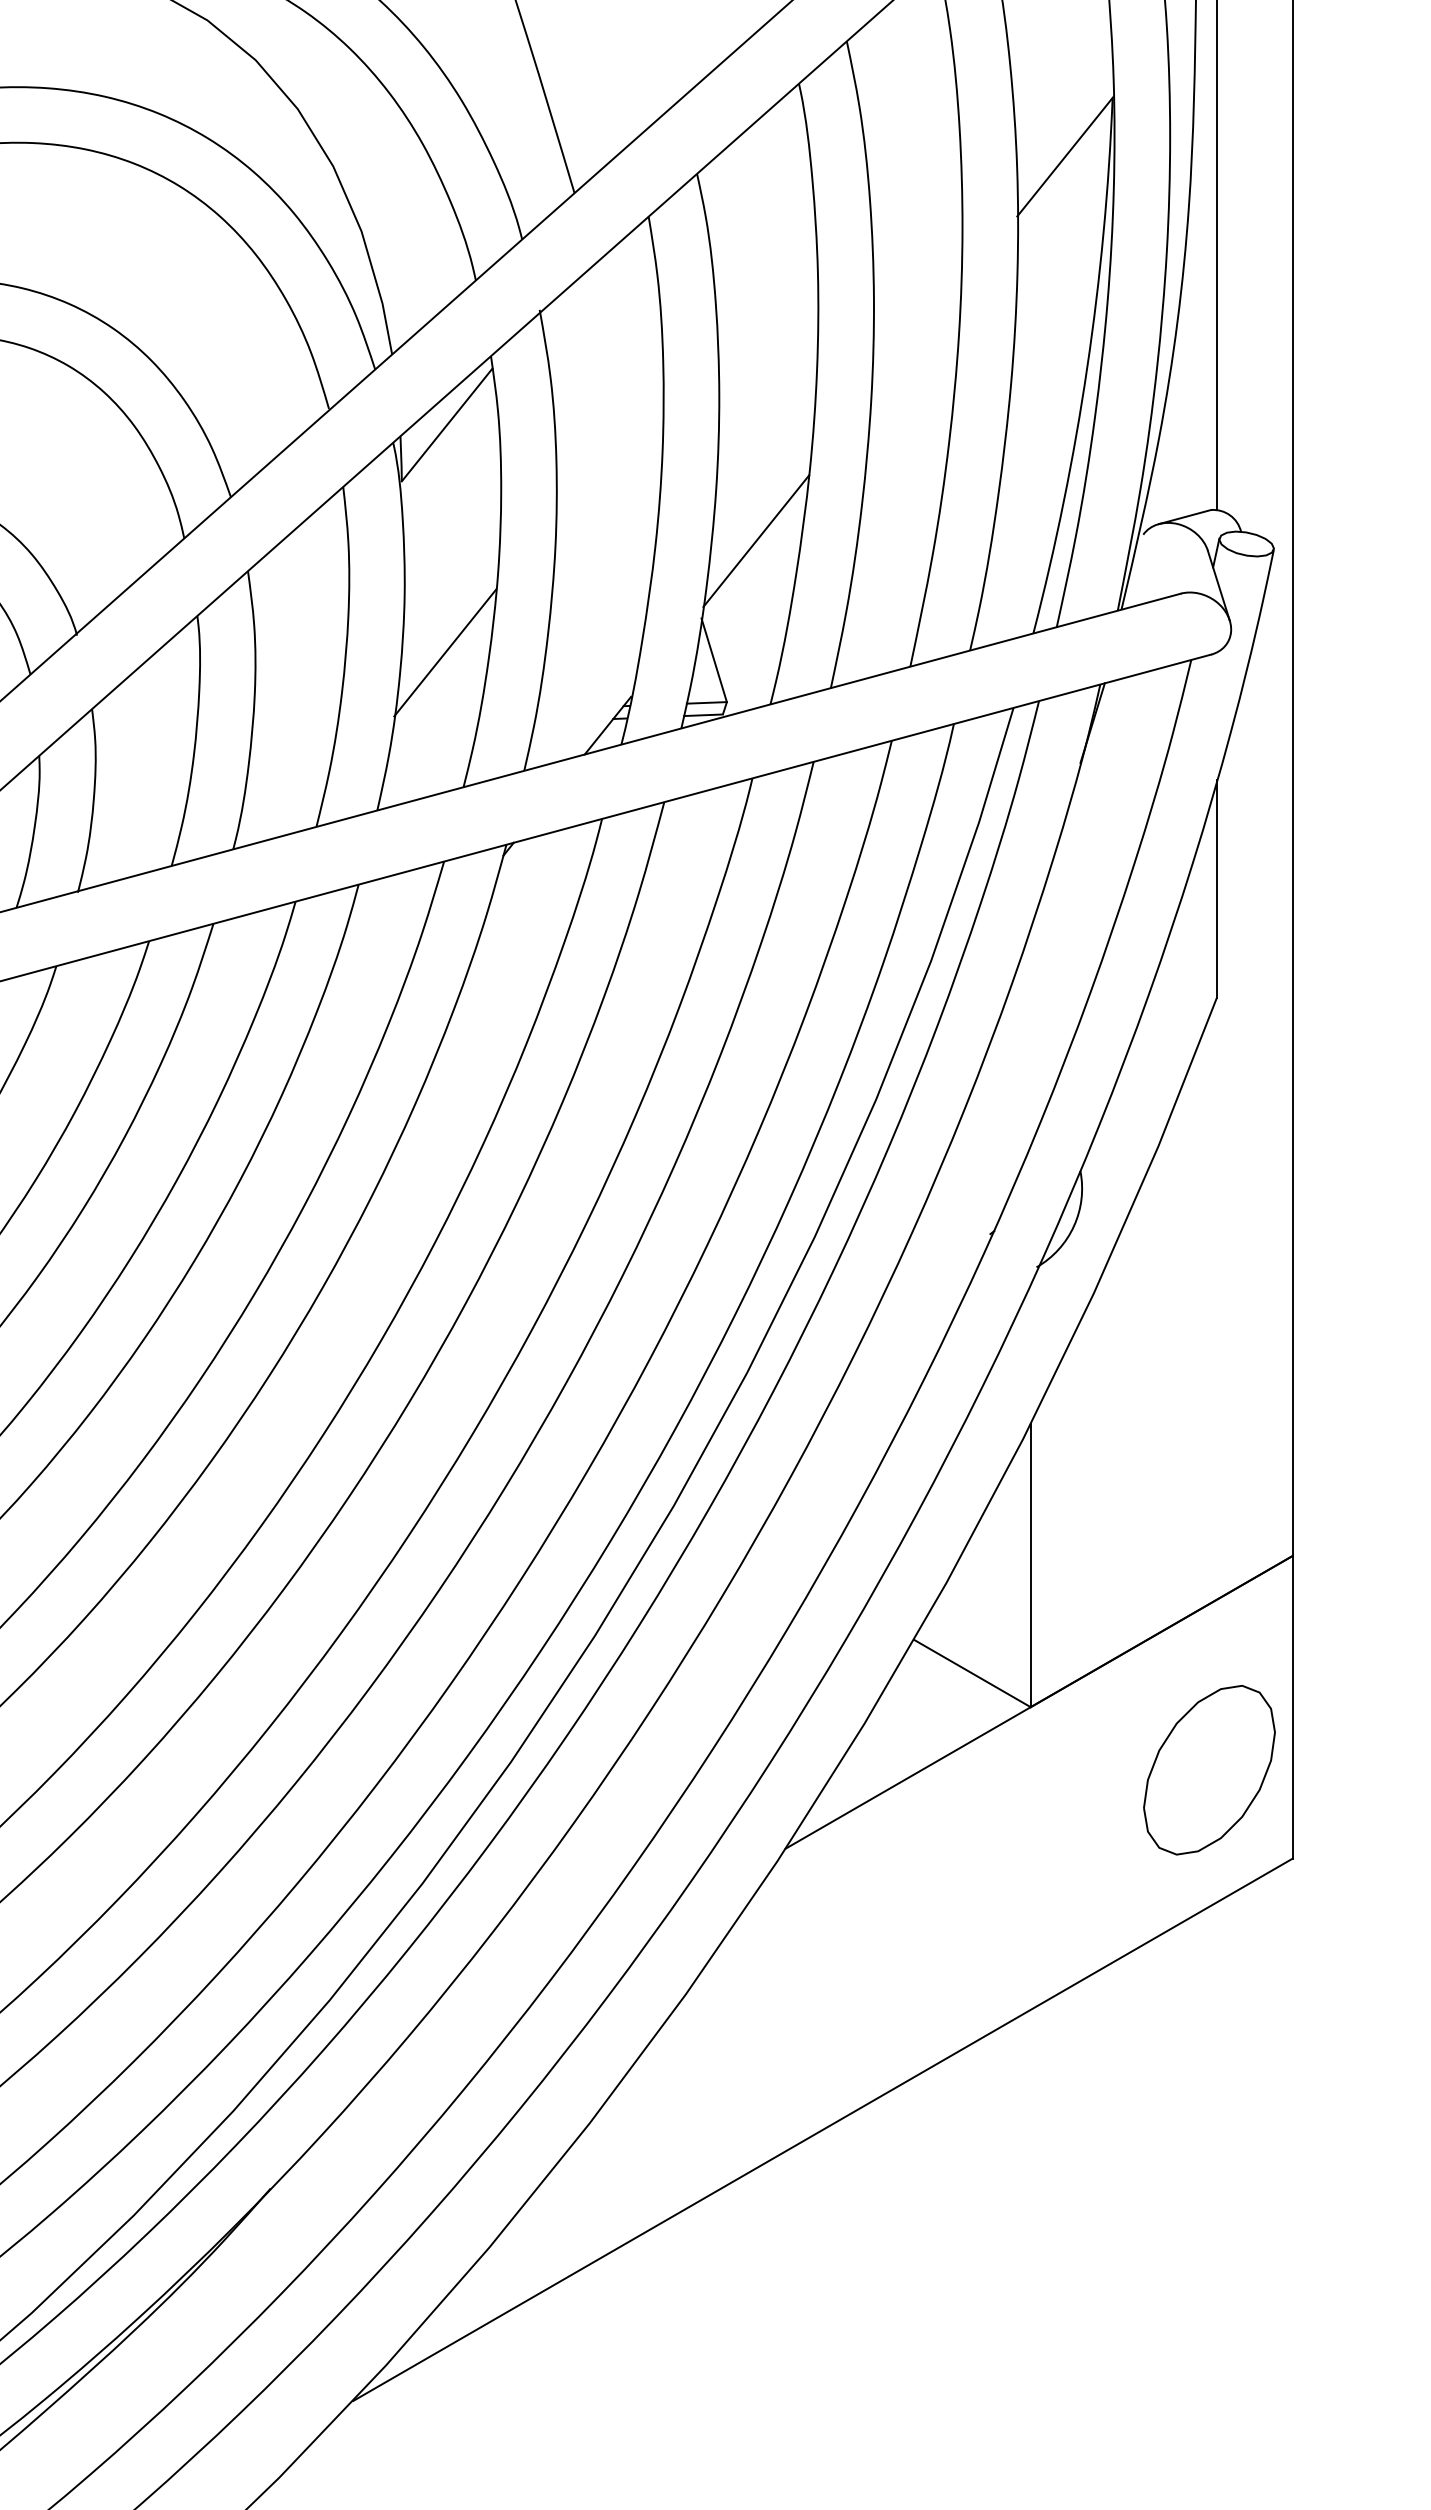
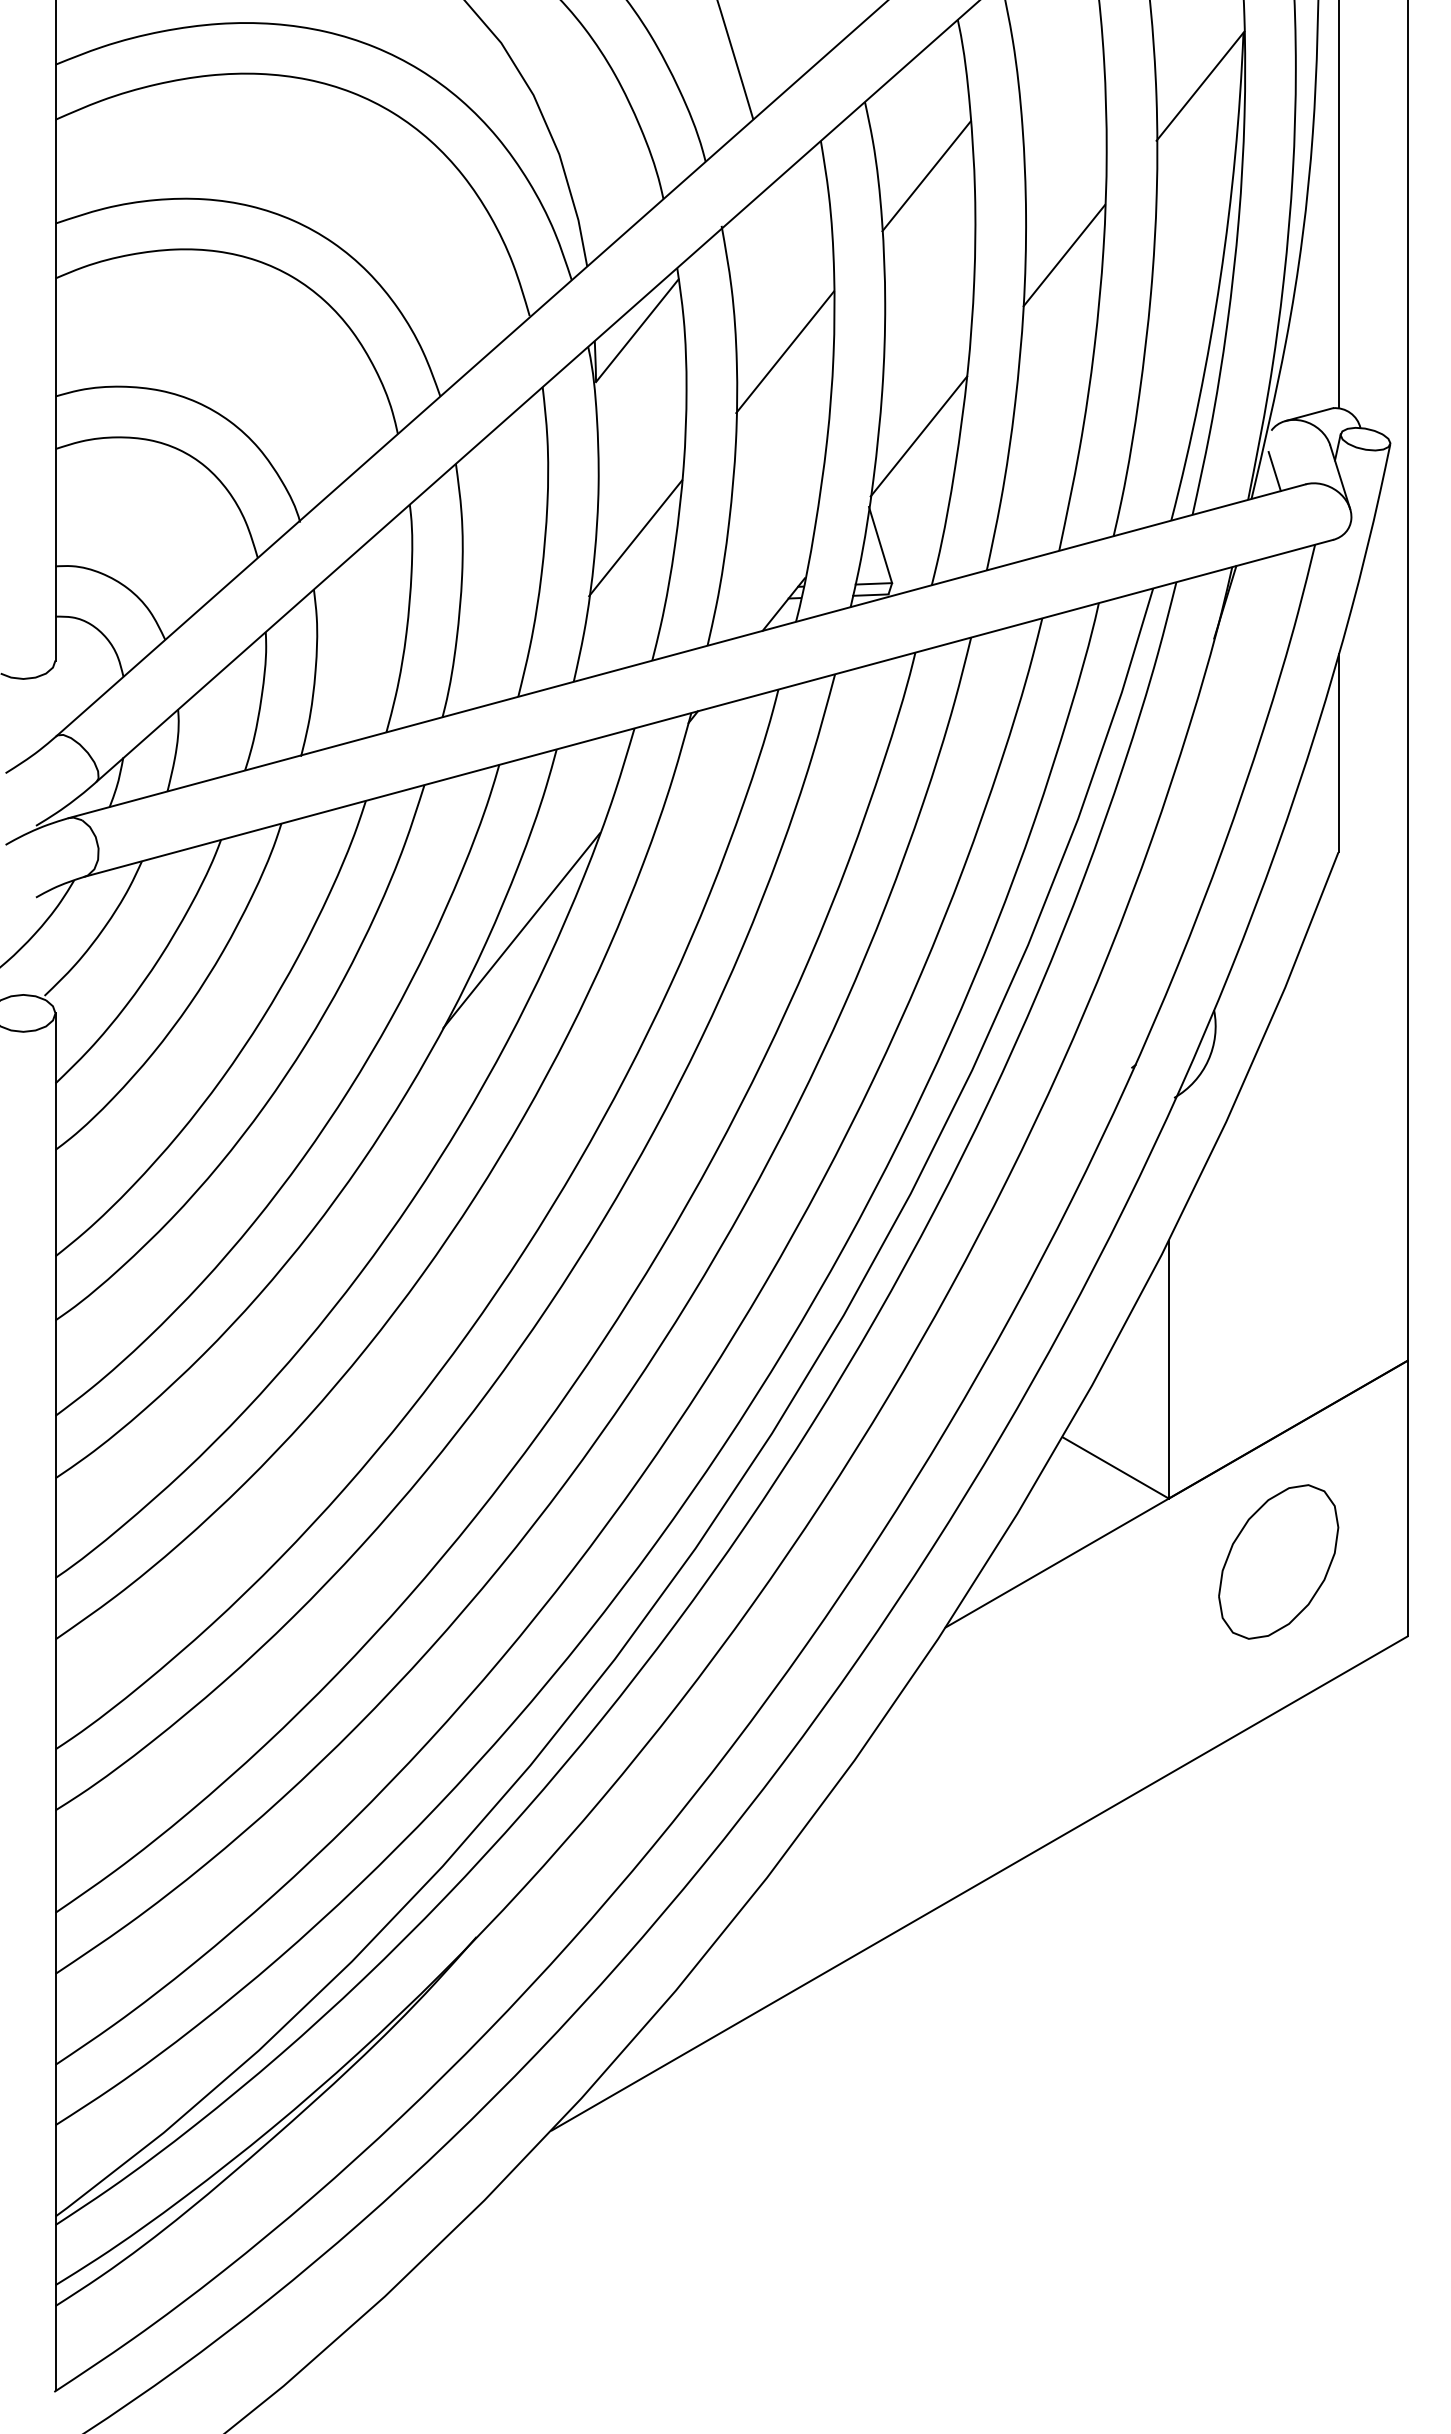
line: (764, 255) -> (926, 176), added
line: (916, 342) -> (1064, 255), added
line: (608, 448) -> (784, 352), added
line: (1146, 579) -> (1274, 471), added
line: (319, 1083) -> (521, 930), added
part: (1209, 1769) -> (1278, 1561), moved

